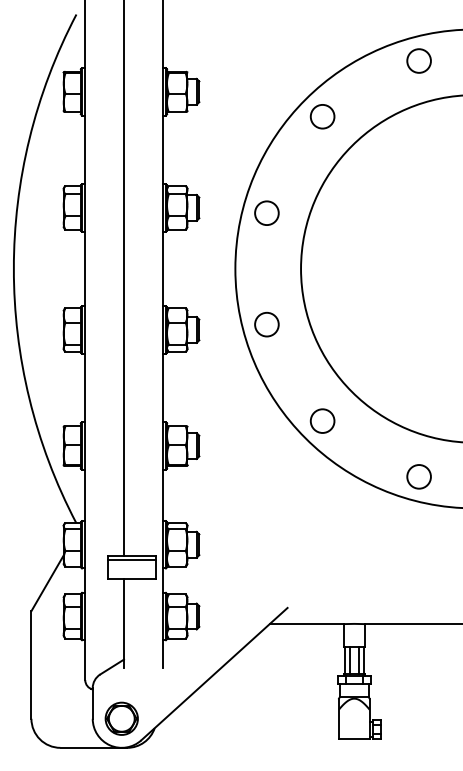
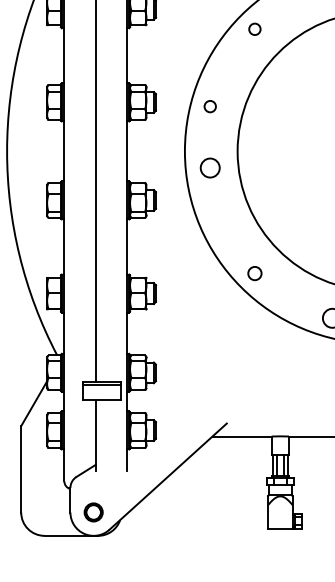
circle: (322, 116) -> (254, 29), size x0.6
circle: (266, 212) -> (209, 106), size x0.6
circle: (266, 324) -> (209, 167), moved
circle: (322, 420) -> (254, 273), size x0.7
part: (121, 718) -> (93, 512), size x0.7

